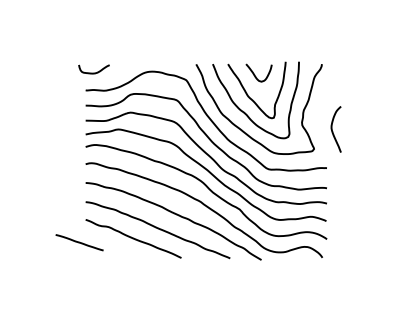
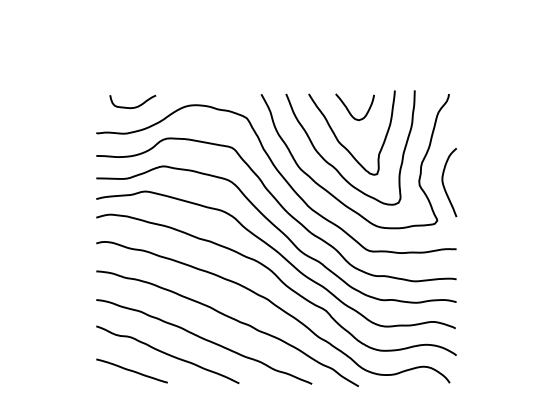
curve: (93, 72) -> (131, 106), moved
curve: (333, 131) -> (445, 185), moved
line: (79, 242) -> (131, 370), moved

